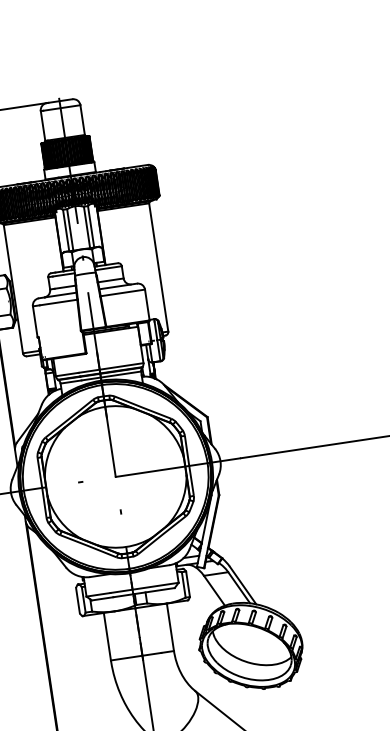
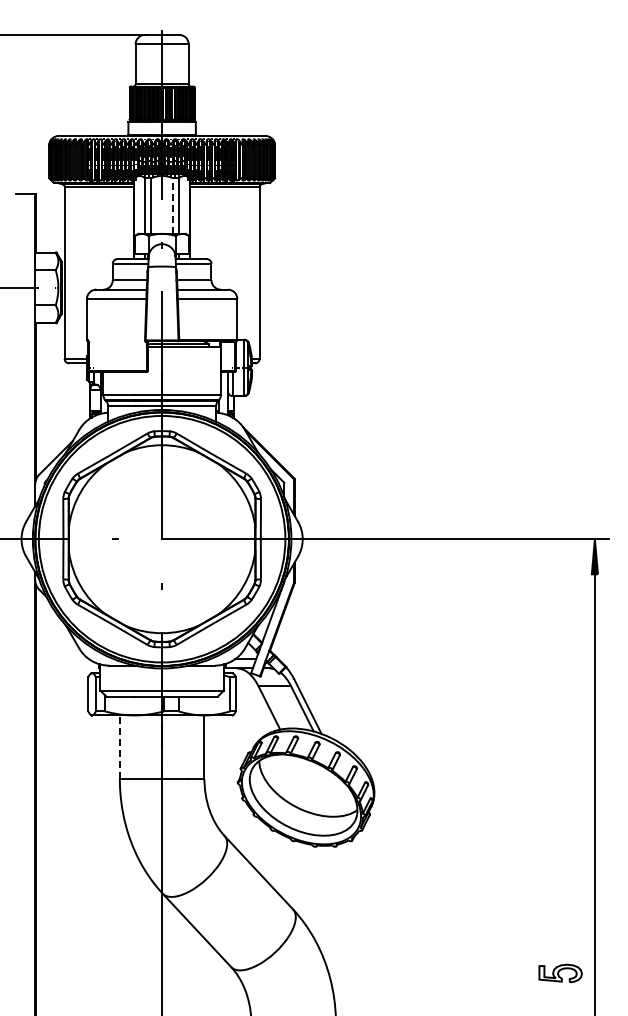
line: (87, 227) -> (173, 206), solid -> dashed
line: (107, 636) -> (119, 747), solid -> dashed

